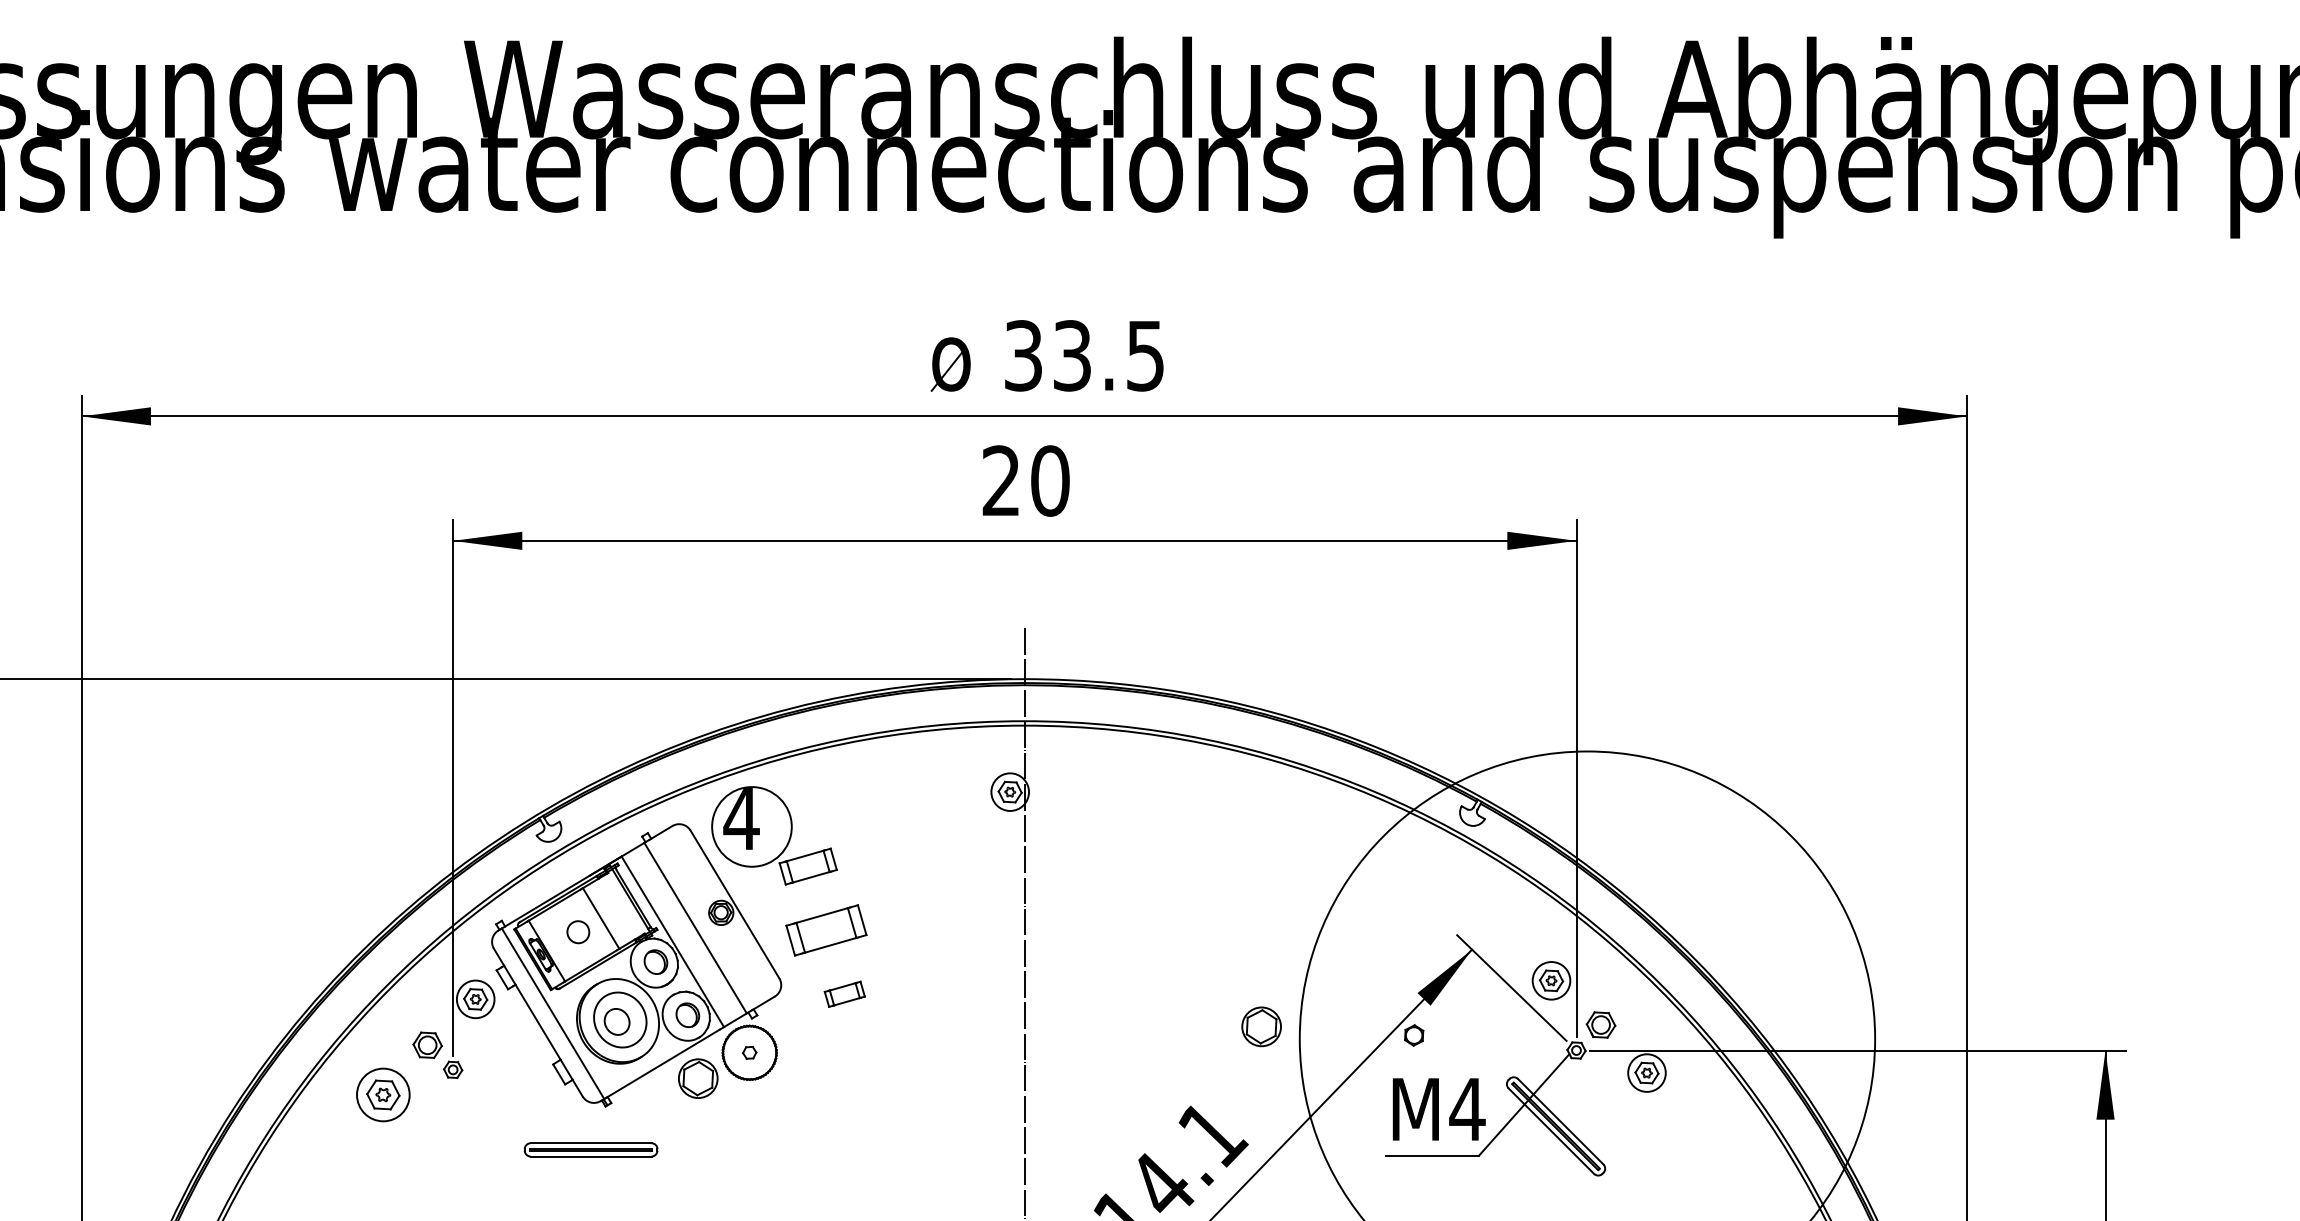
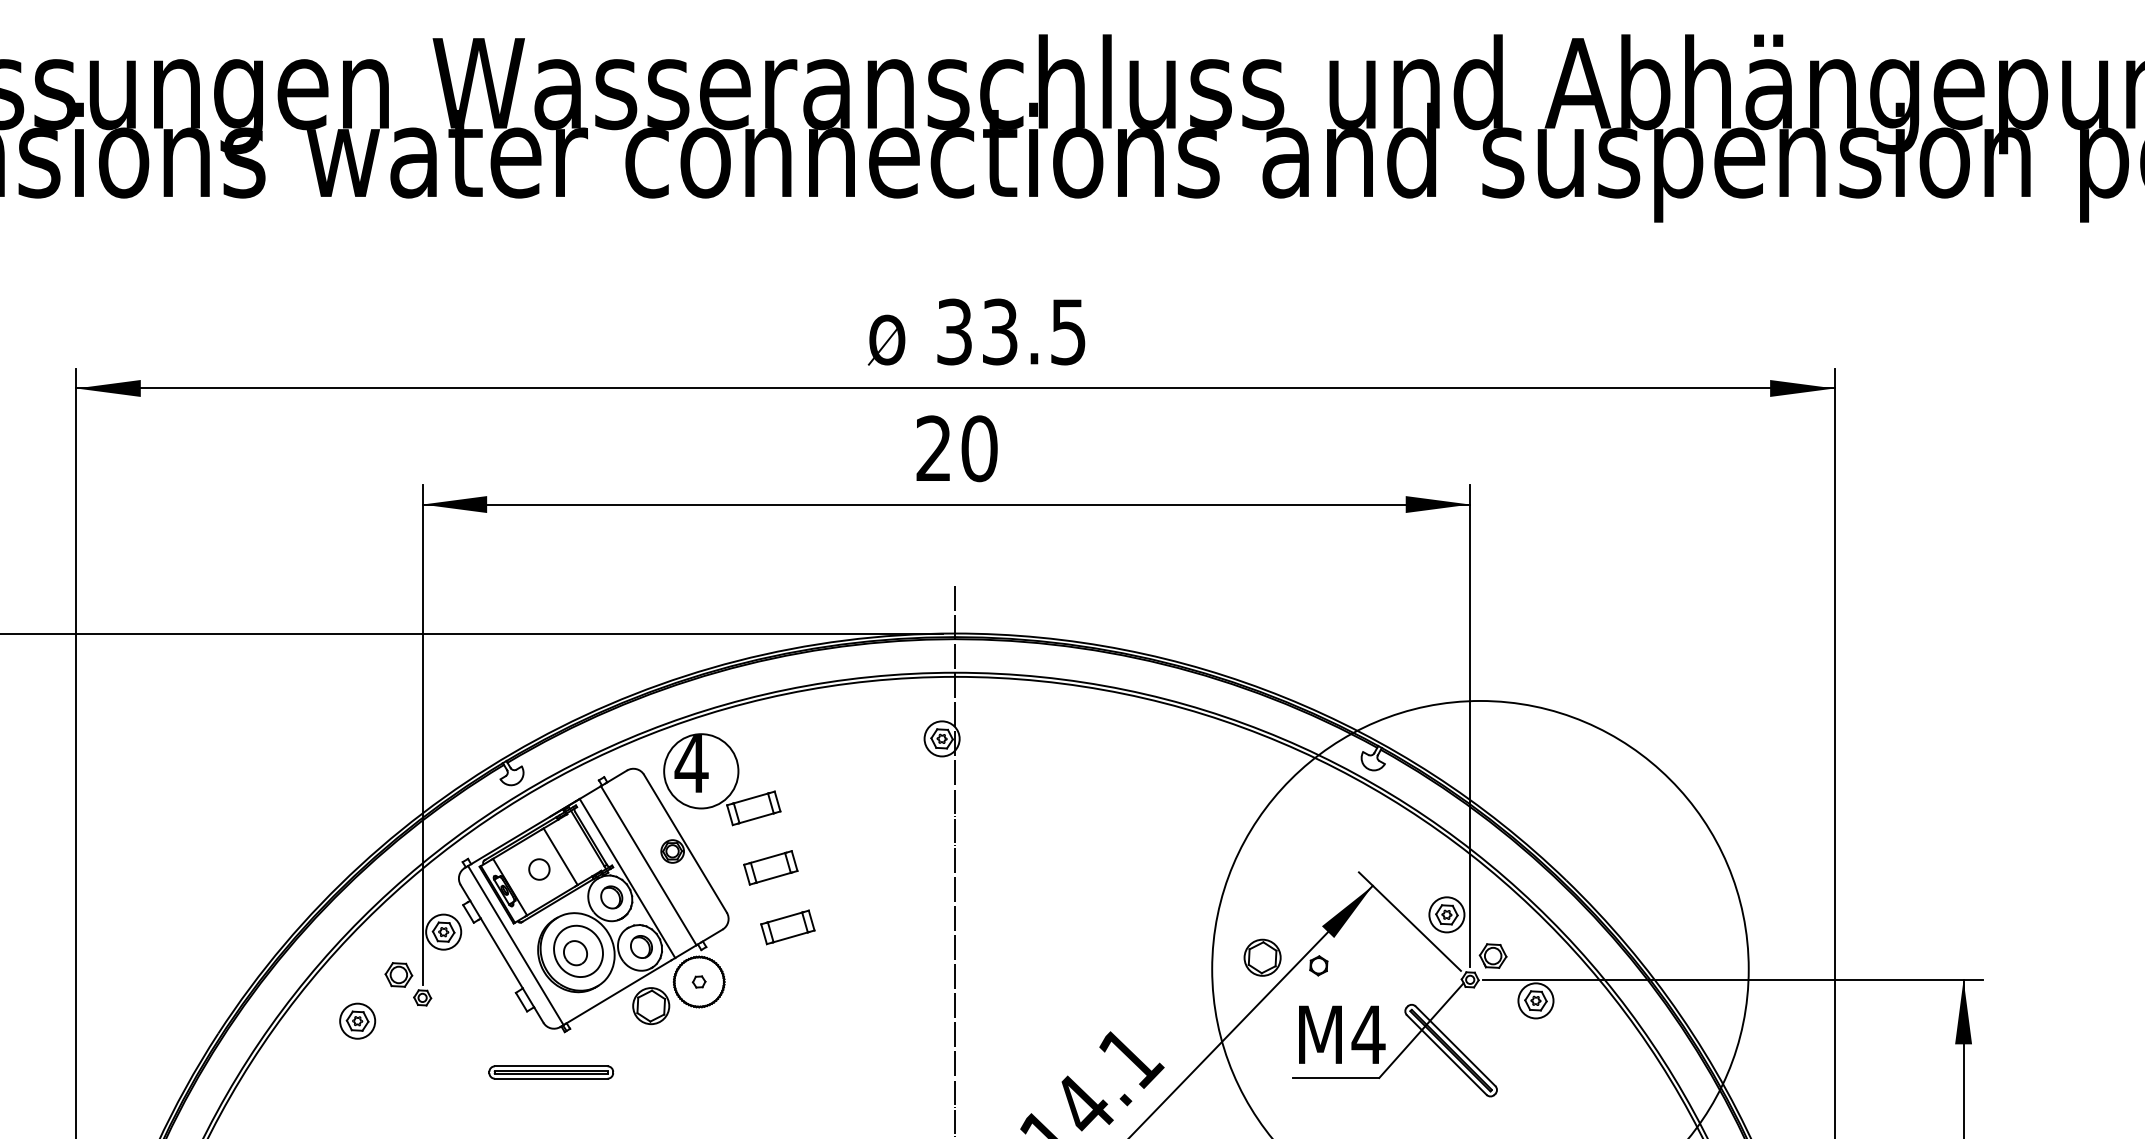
part: (826, 930) -> (770, 867), size x0.71
part: (844, 994) -> (787, 927), size x1.43
part: (1261, 1026) -> (1262, 957), moved
part: (383, 1094) -> (357, 1020), size x0.71

